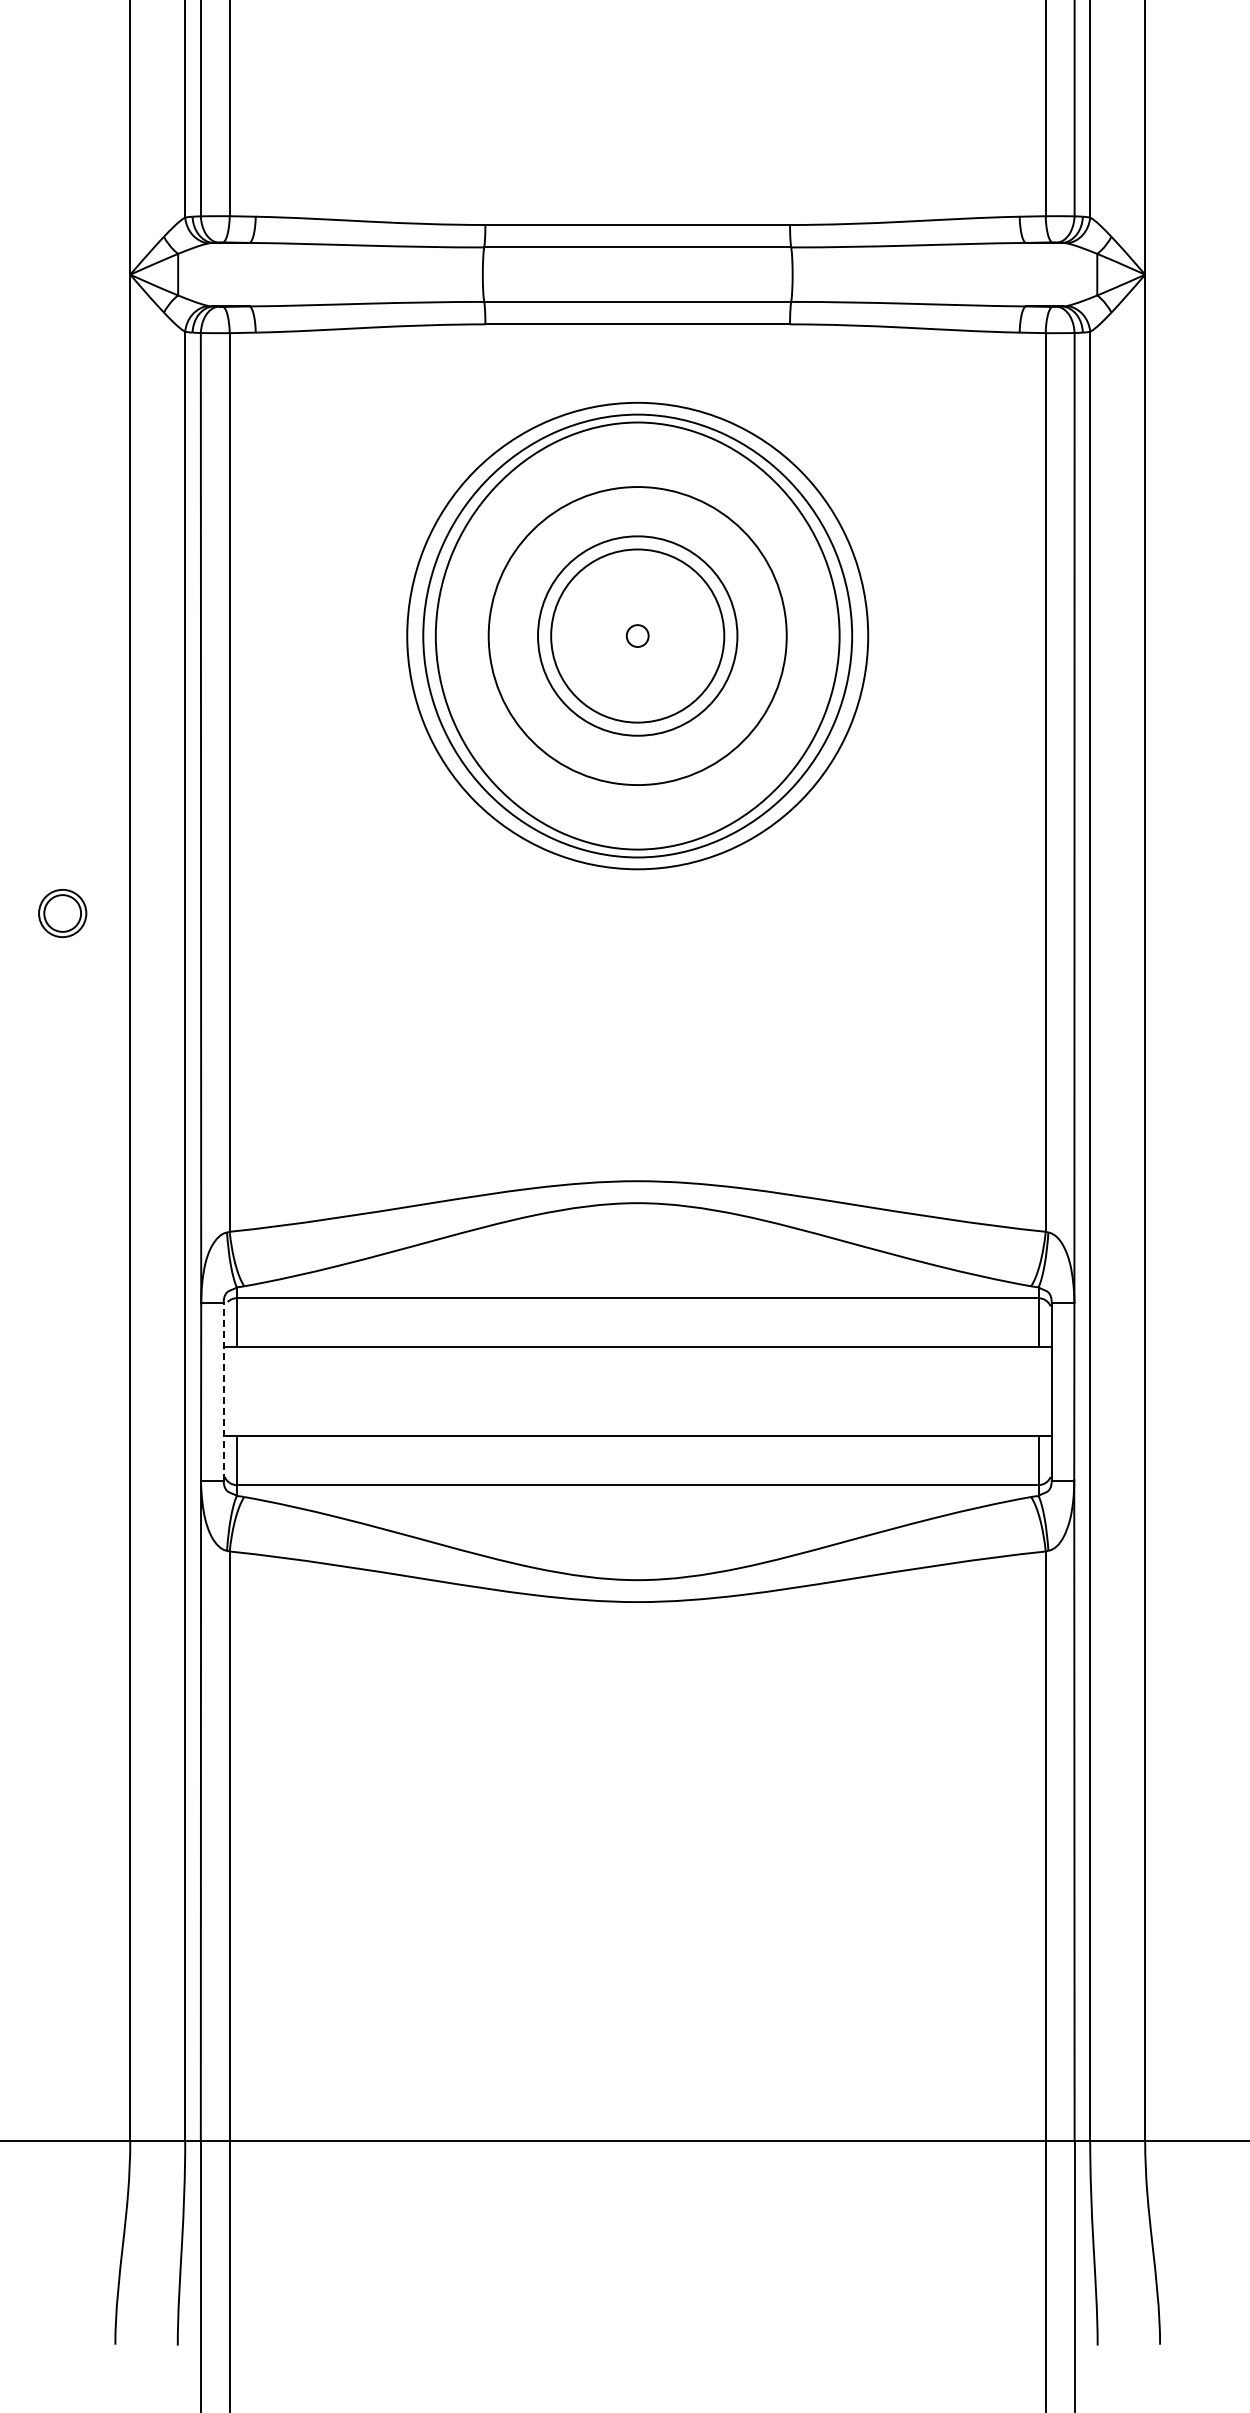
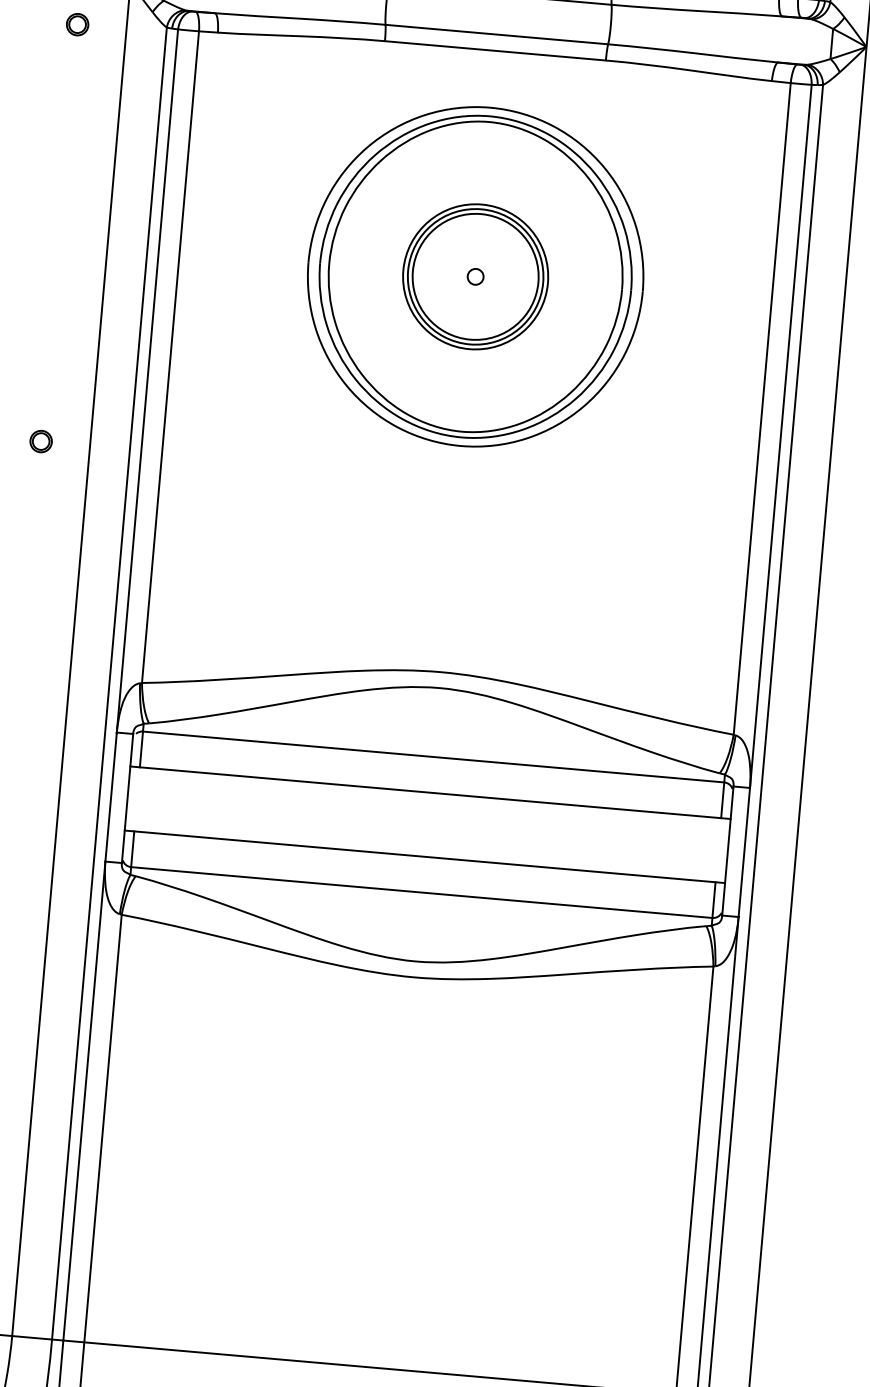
part: (62, 338) -> (77, 24), added
circle: (637, 635) -> (475, 276), size x0.62
part: (62, 913) -> (40, 441), size x0.62
line: (223, 1391) -> (127, 798), dashed -> solid

